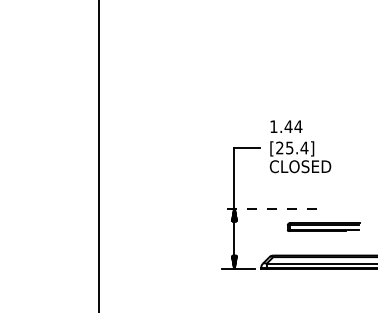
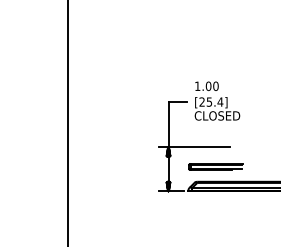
text: (292, 126) -> (211, 86), 1.44 -> 1.00
line: (269, 207) -> (194, 146), dashed -> solid
part: (323, 226) -> (215, 166), moved

